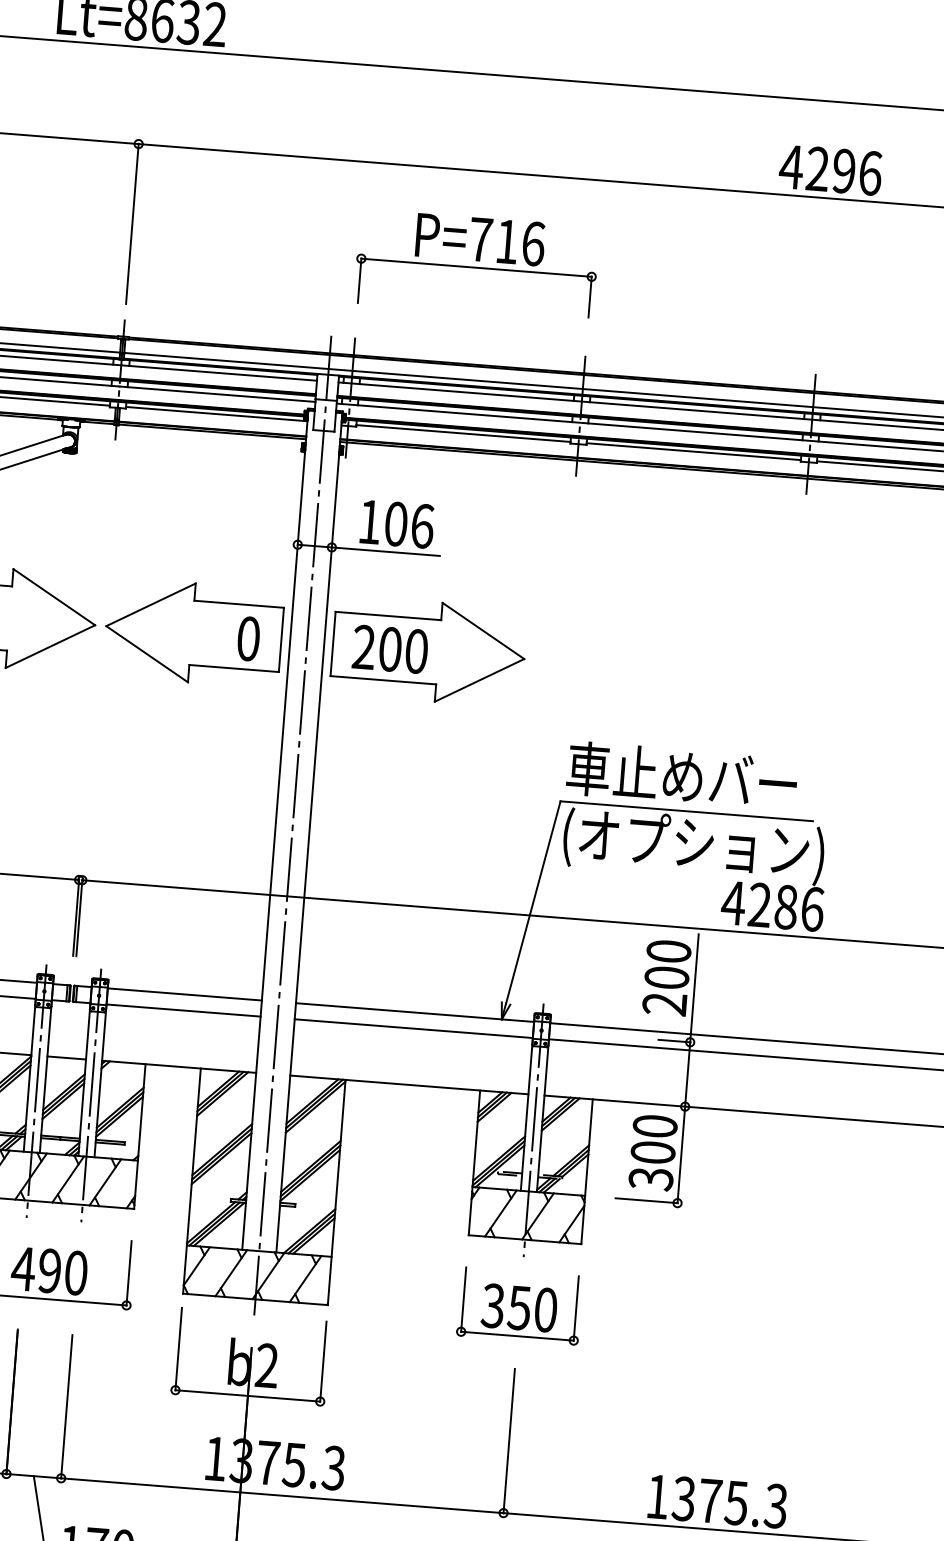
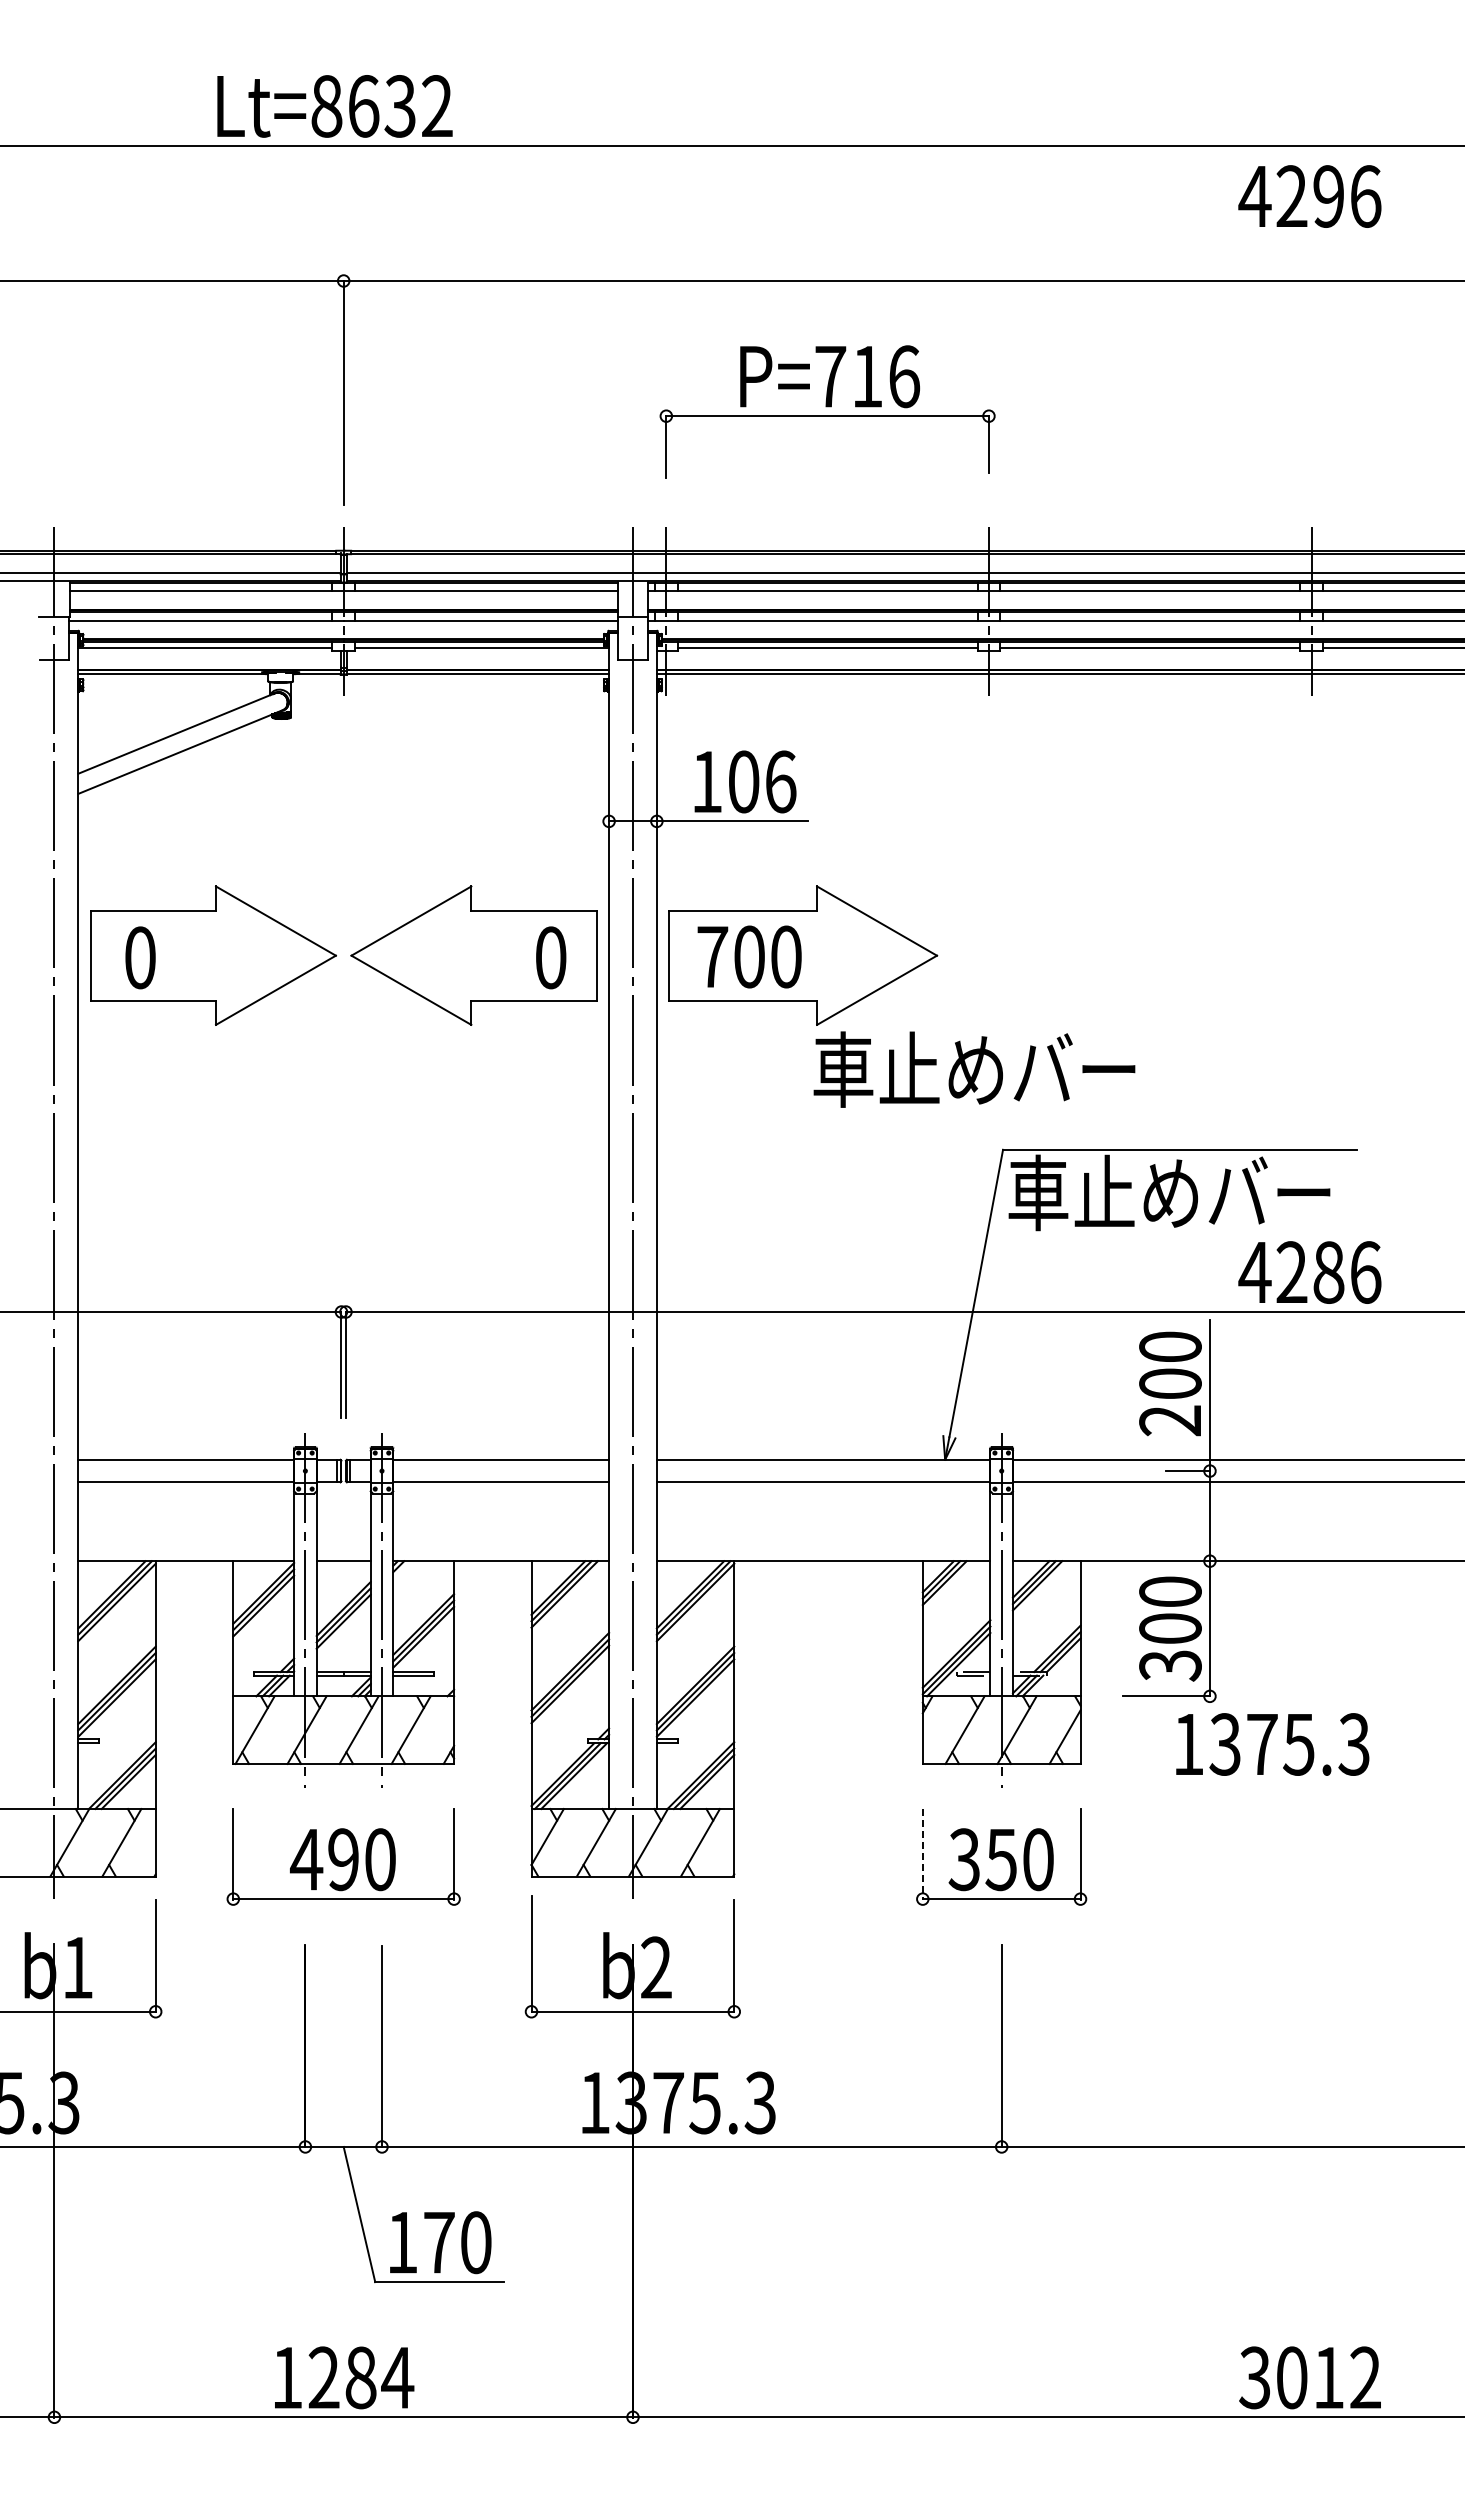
text: (830, 170) -> (1309, 196), moved
text: (363, 647) -> (712, 956), 200 -> 700
text: (682, 776) -> (974, 1069), moved
text: (692, 845) -> (1191, 1197), (オプション) -> 車止めバー
line: (463, 1299) -> (922, 1854), solid -> dashed
text: (717, 1501) -> (1272, 1744), moved

